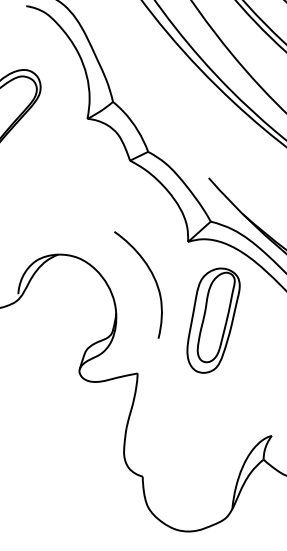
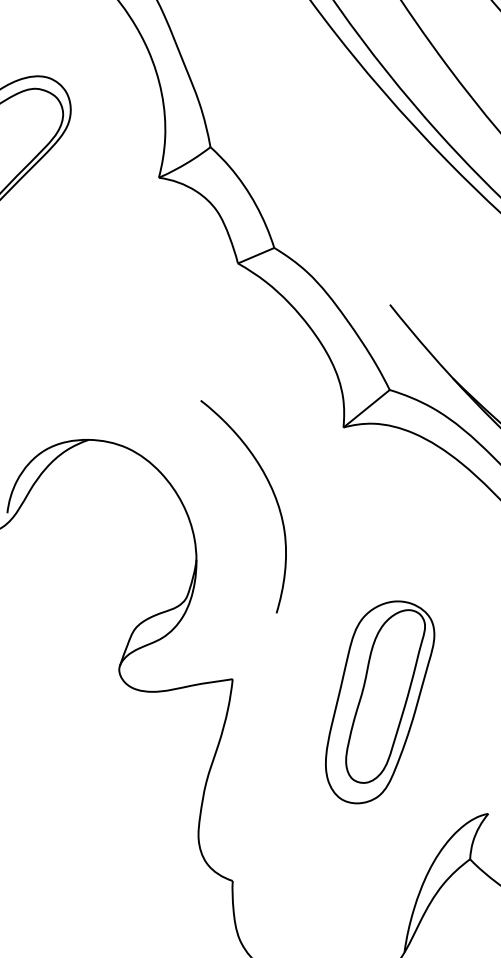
part: (213, 320) -> (379, 702), moved

